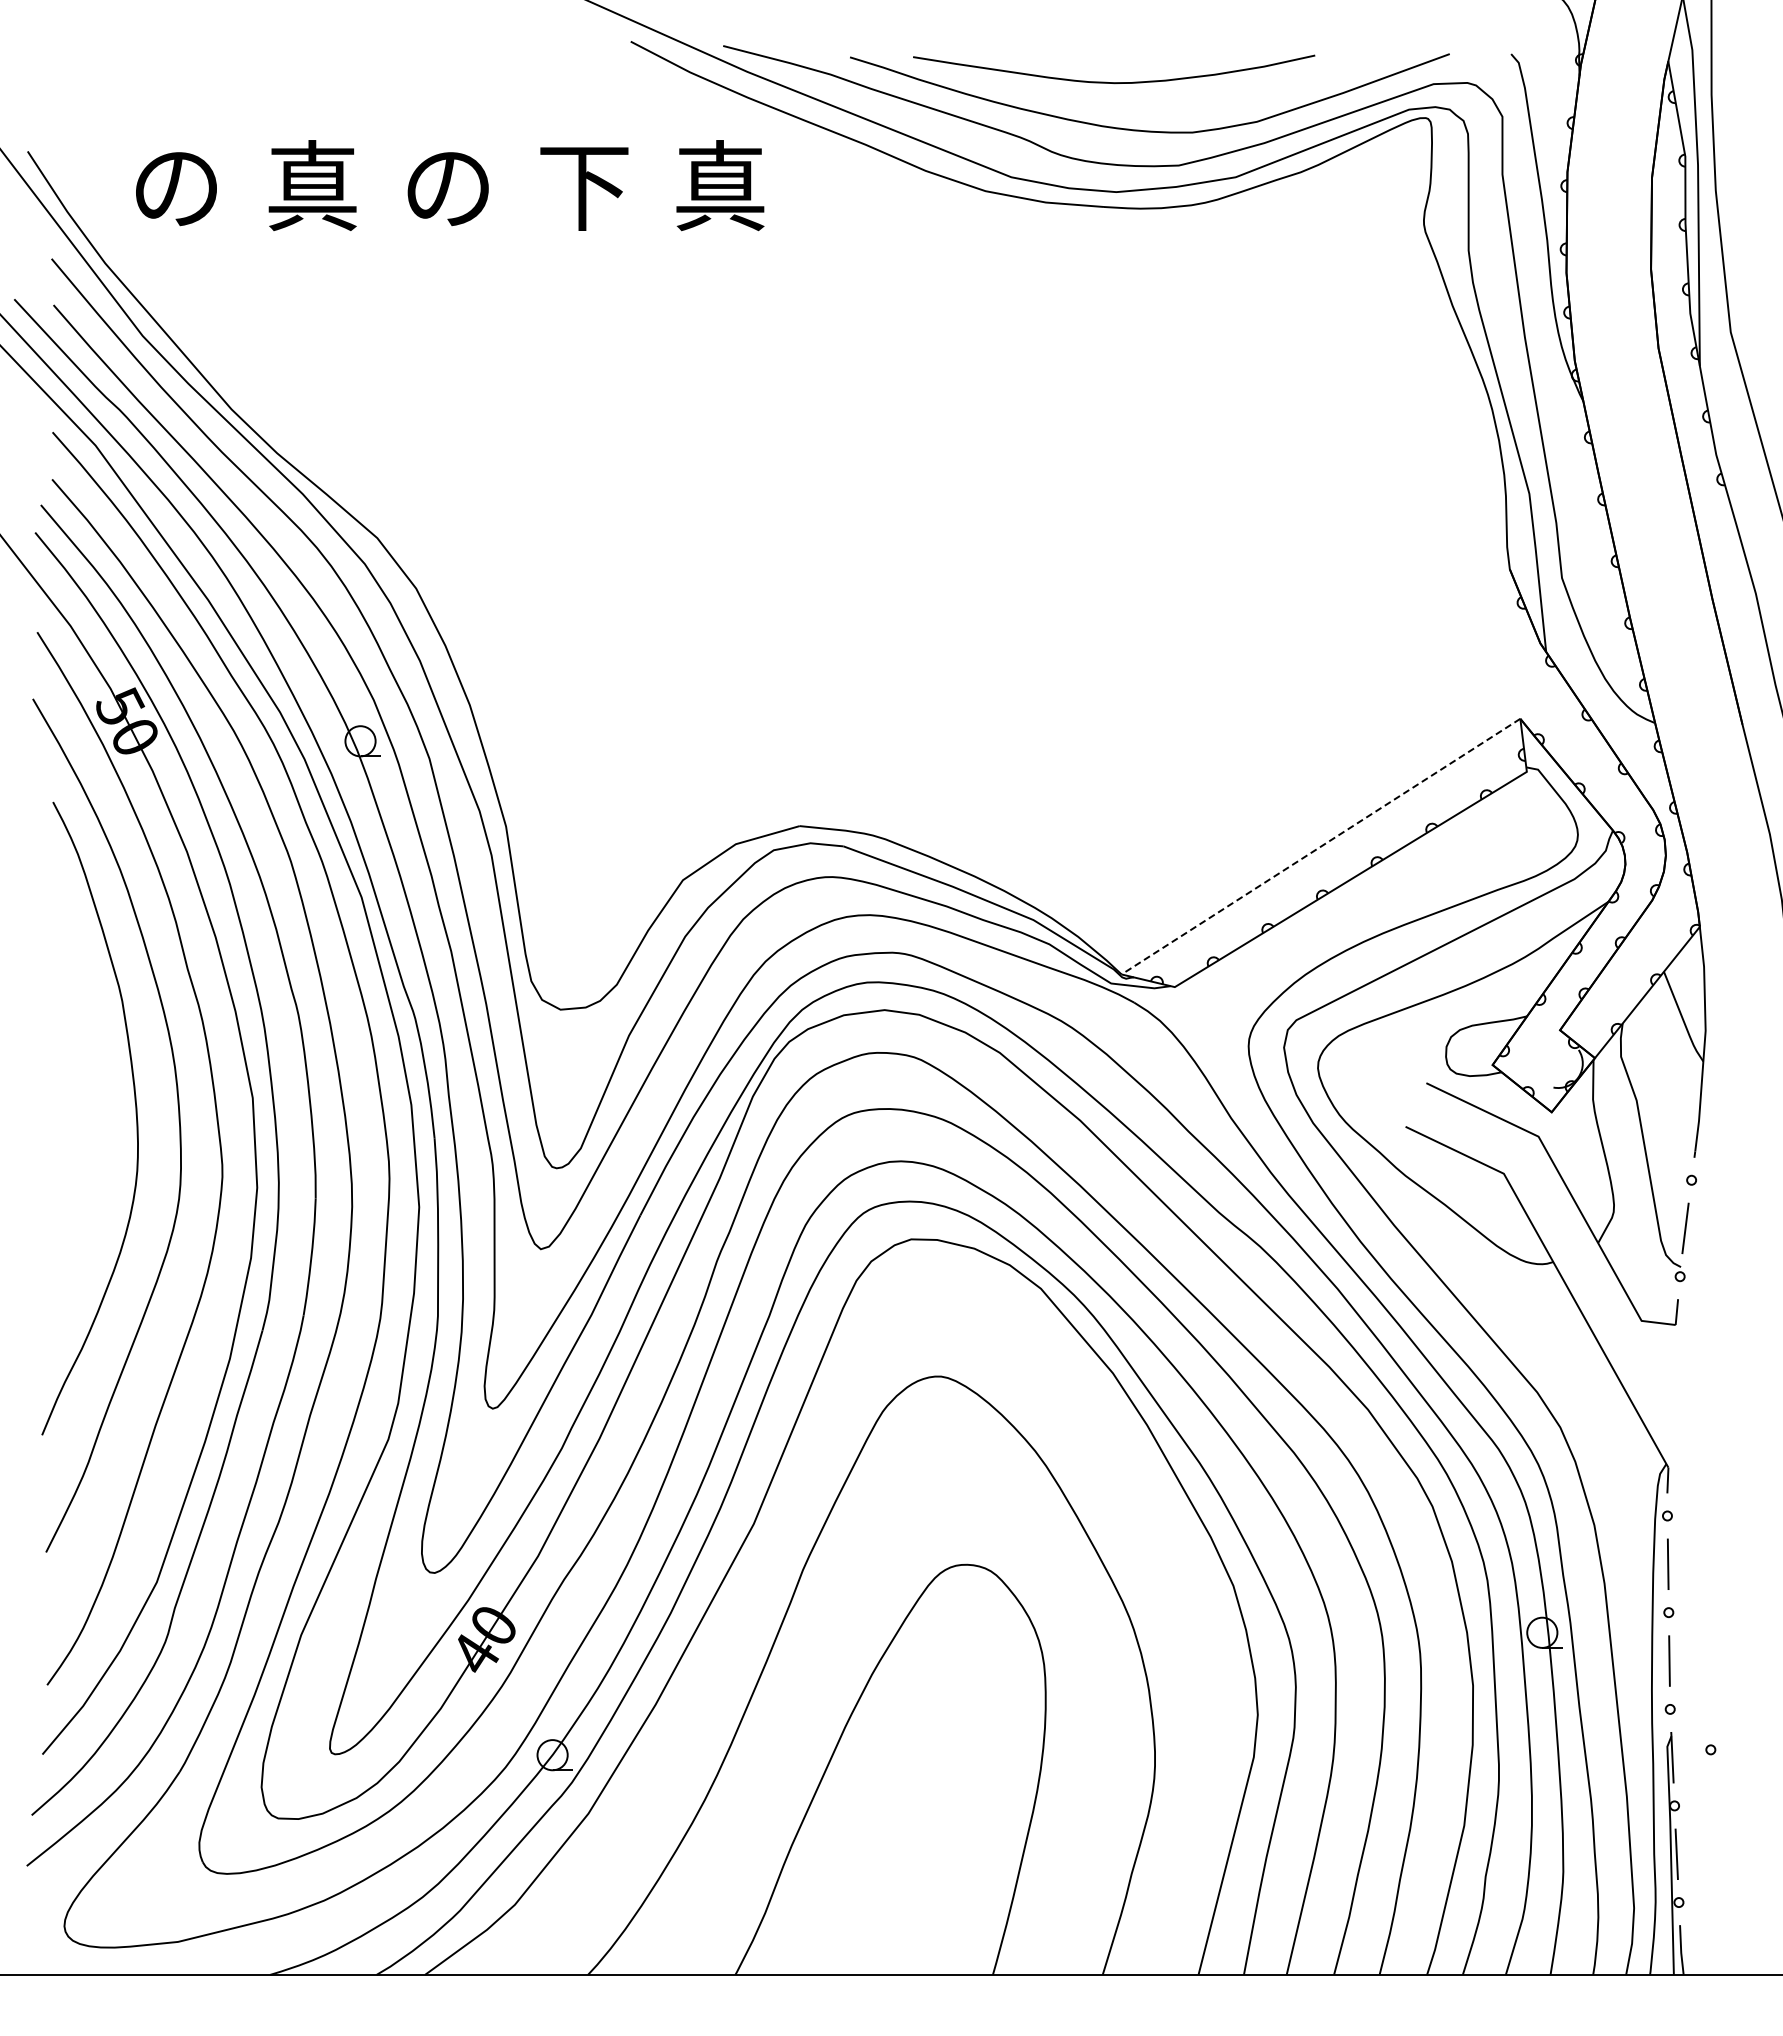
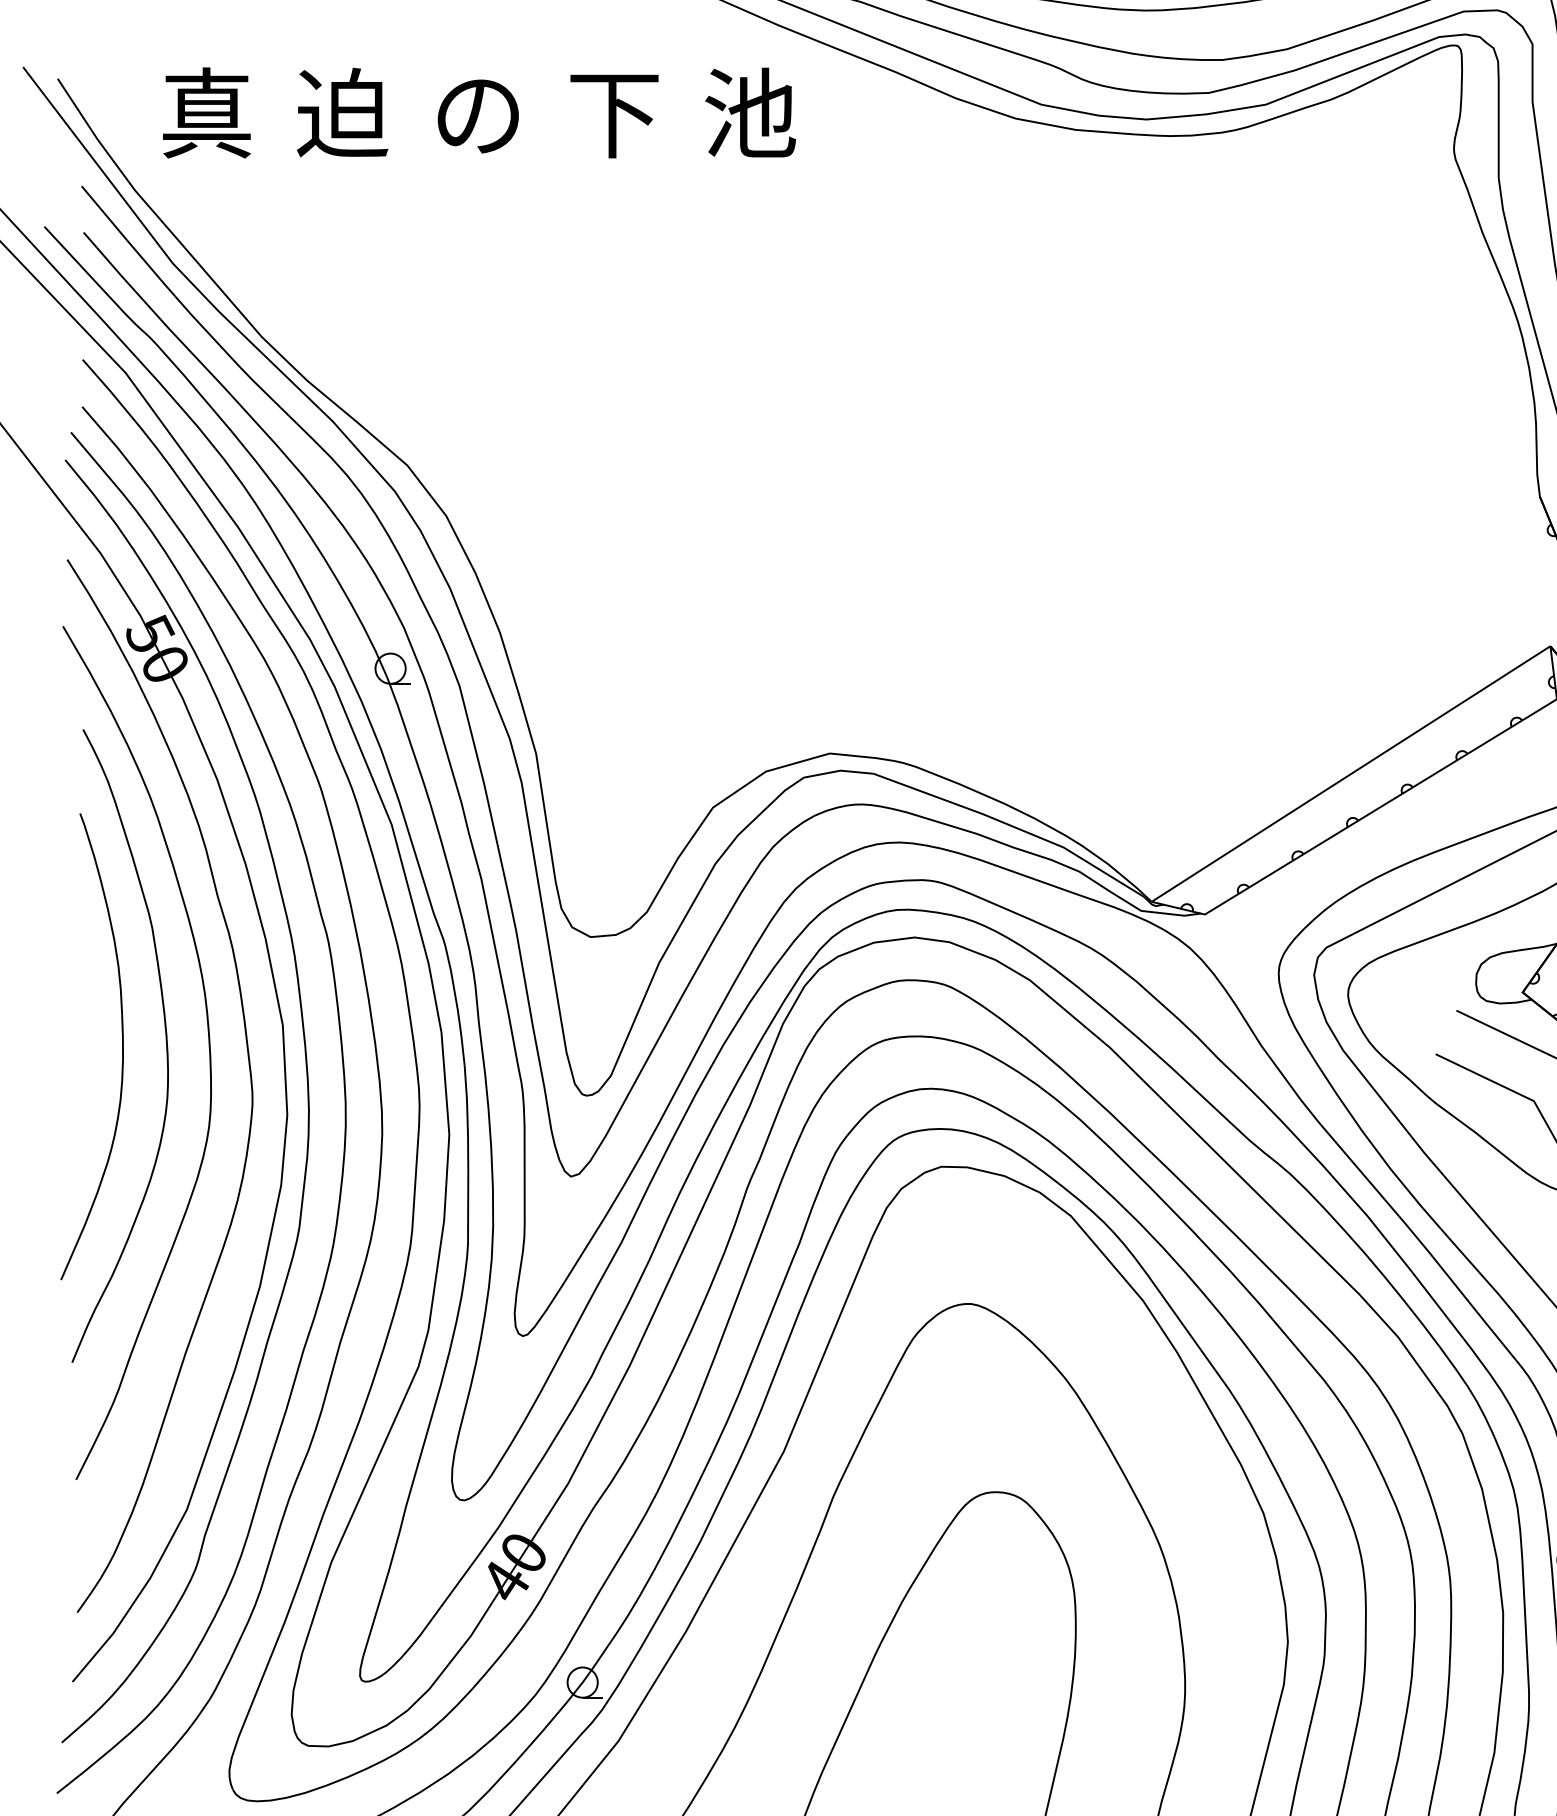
text: (176, 185) -> (206, 112), の -> 真
text: (312, 185) -> (342, 112), 真 -> 迫
text: (720, 185) -> (750, 112), 真 -> 池
line: (1320, 846) -> (1350, 773), dashed -> solid
curve: (92, 1118) -> (122, 1045), added

